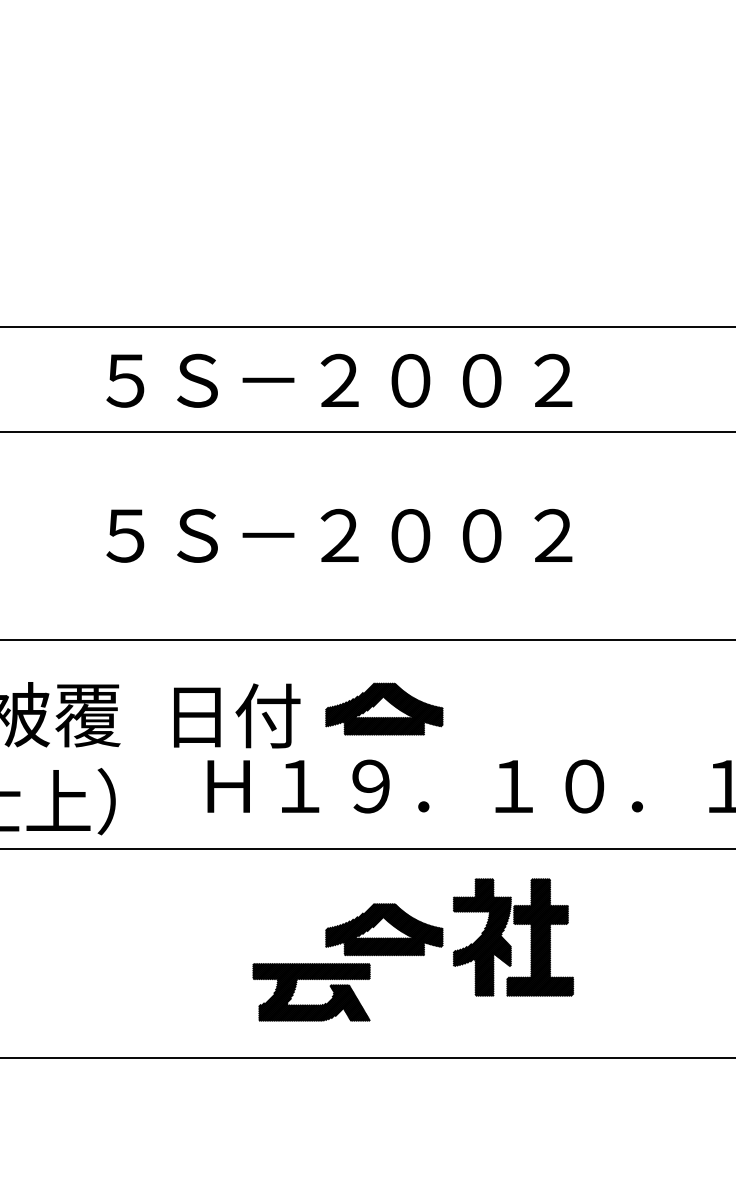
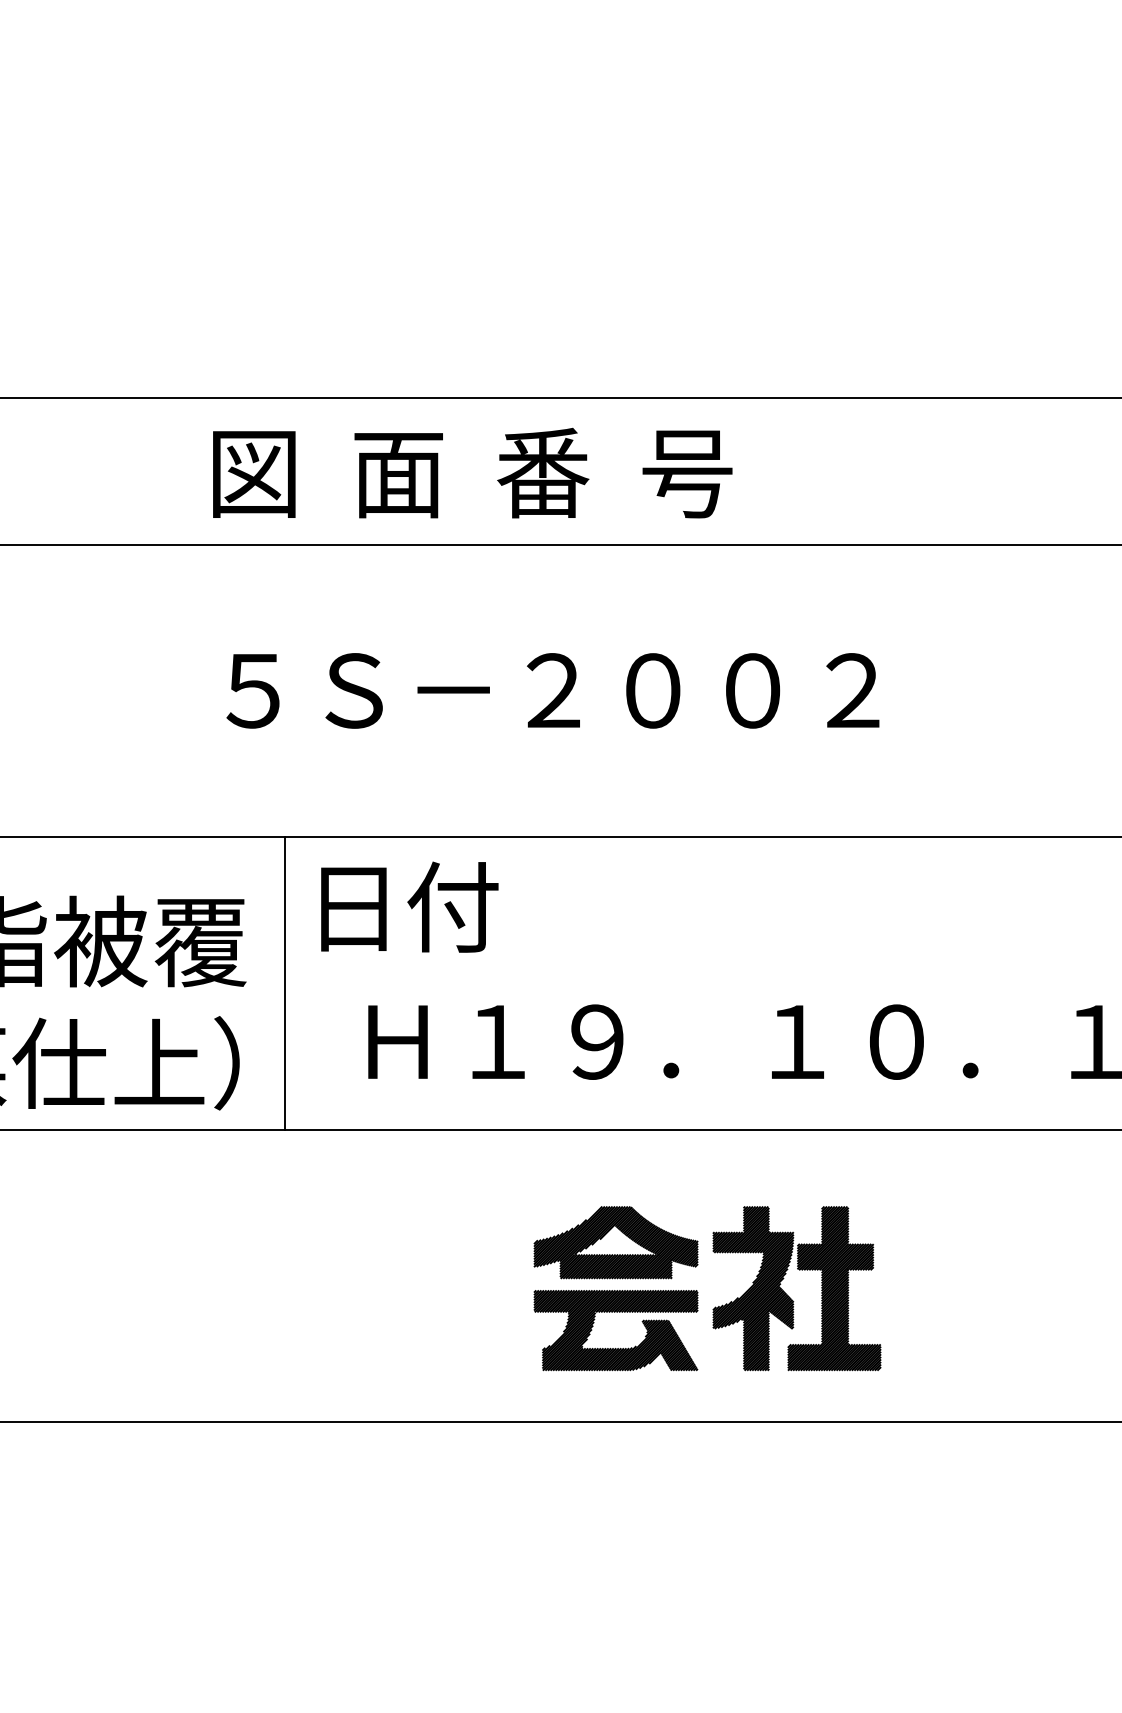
text: (334, 380) -> (546, 472), ５Ｓ－２００２ -> 図  面  番  号
part: (383, 709) -> (615, 933), removed
text: (236, 715) -> (409, 906), moved
line: (147, 744) -> (284, 983), added
part: (507, 942) -> (788, 1295), moved
part: (311, 979) -> (615, 1312), moved

